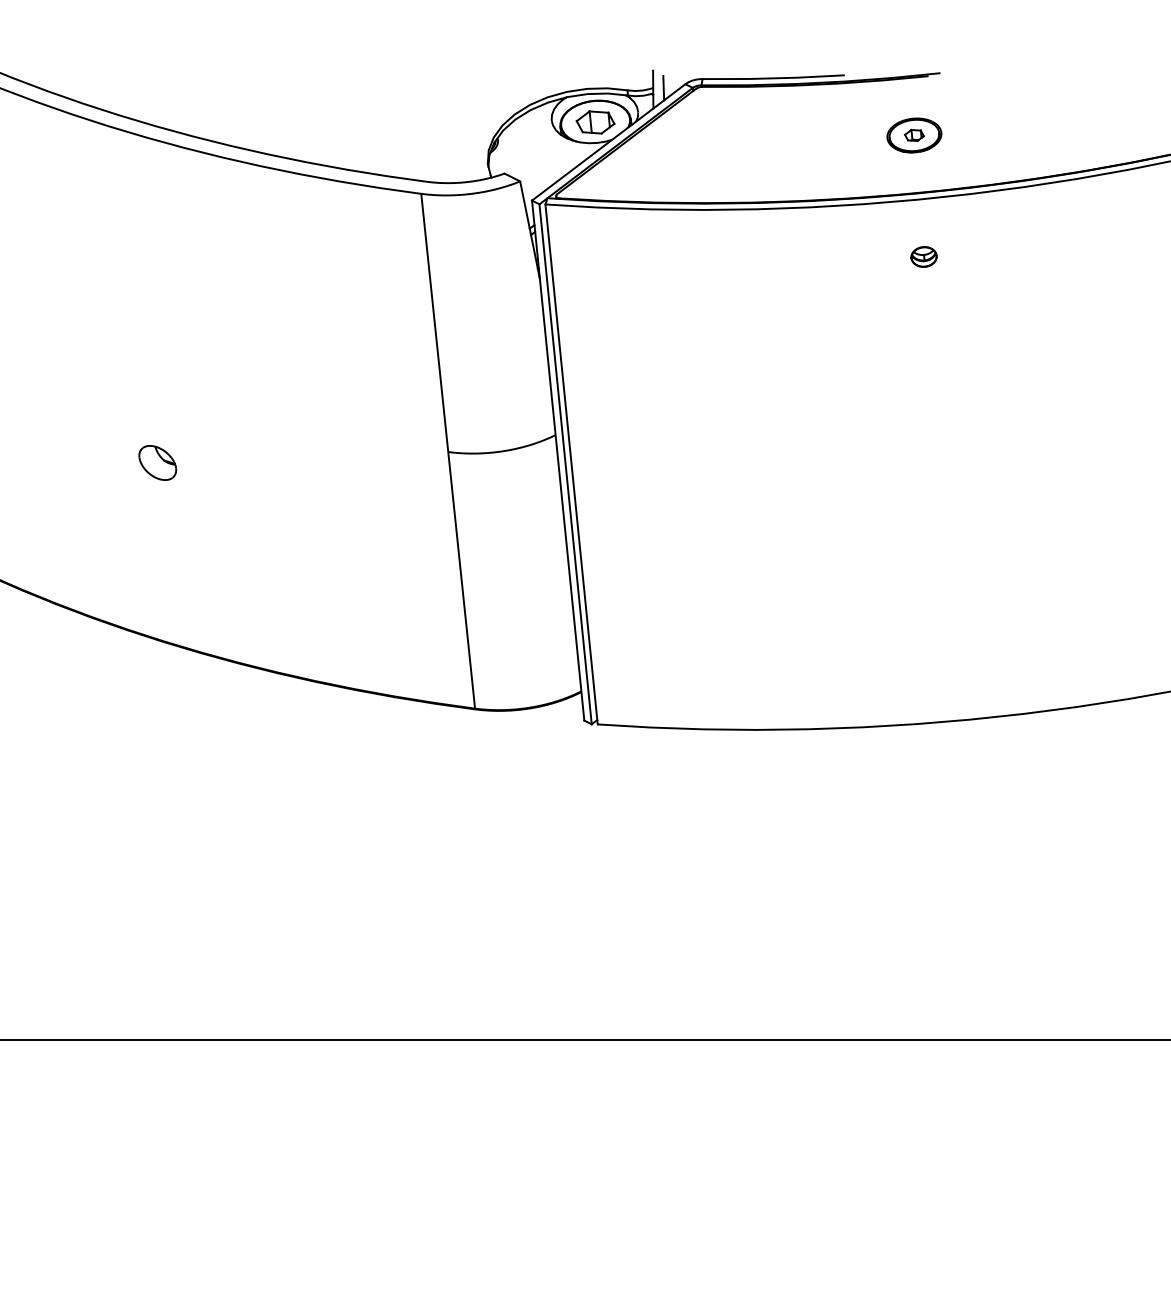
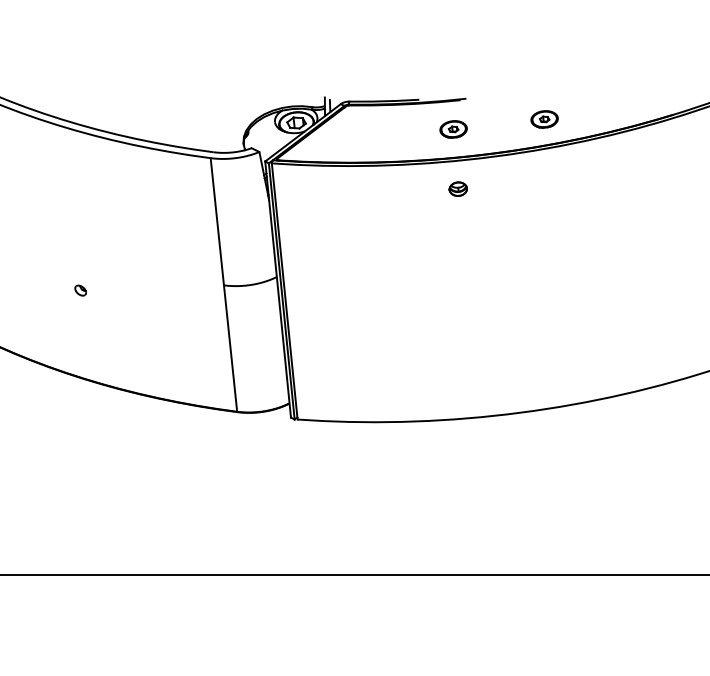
part: (1098, 115) -> (544, 119), added
part: (924, 257) -> (458, 189), size x1.4
part: (157, 462) -> (80, 290), size x0.6

